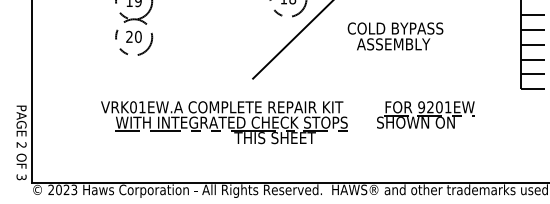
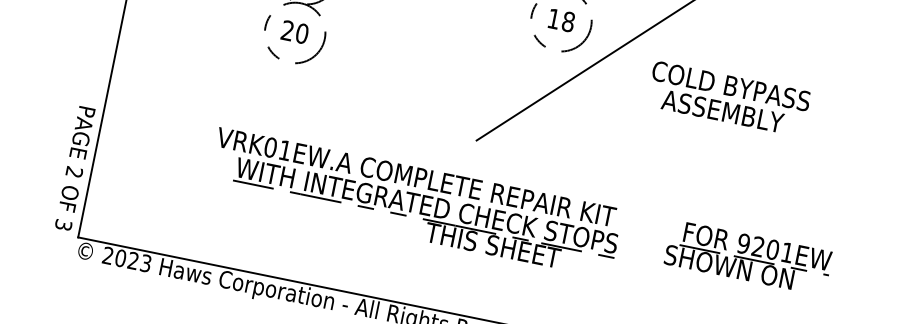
text: (395, 36) -> (728, 99), moved

